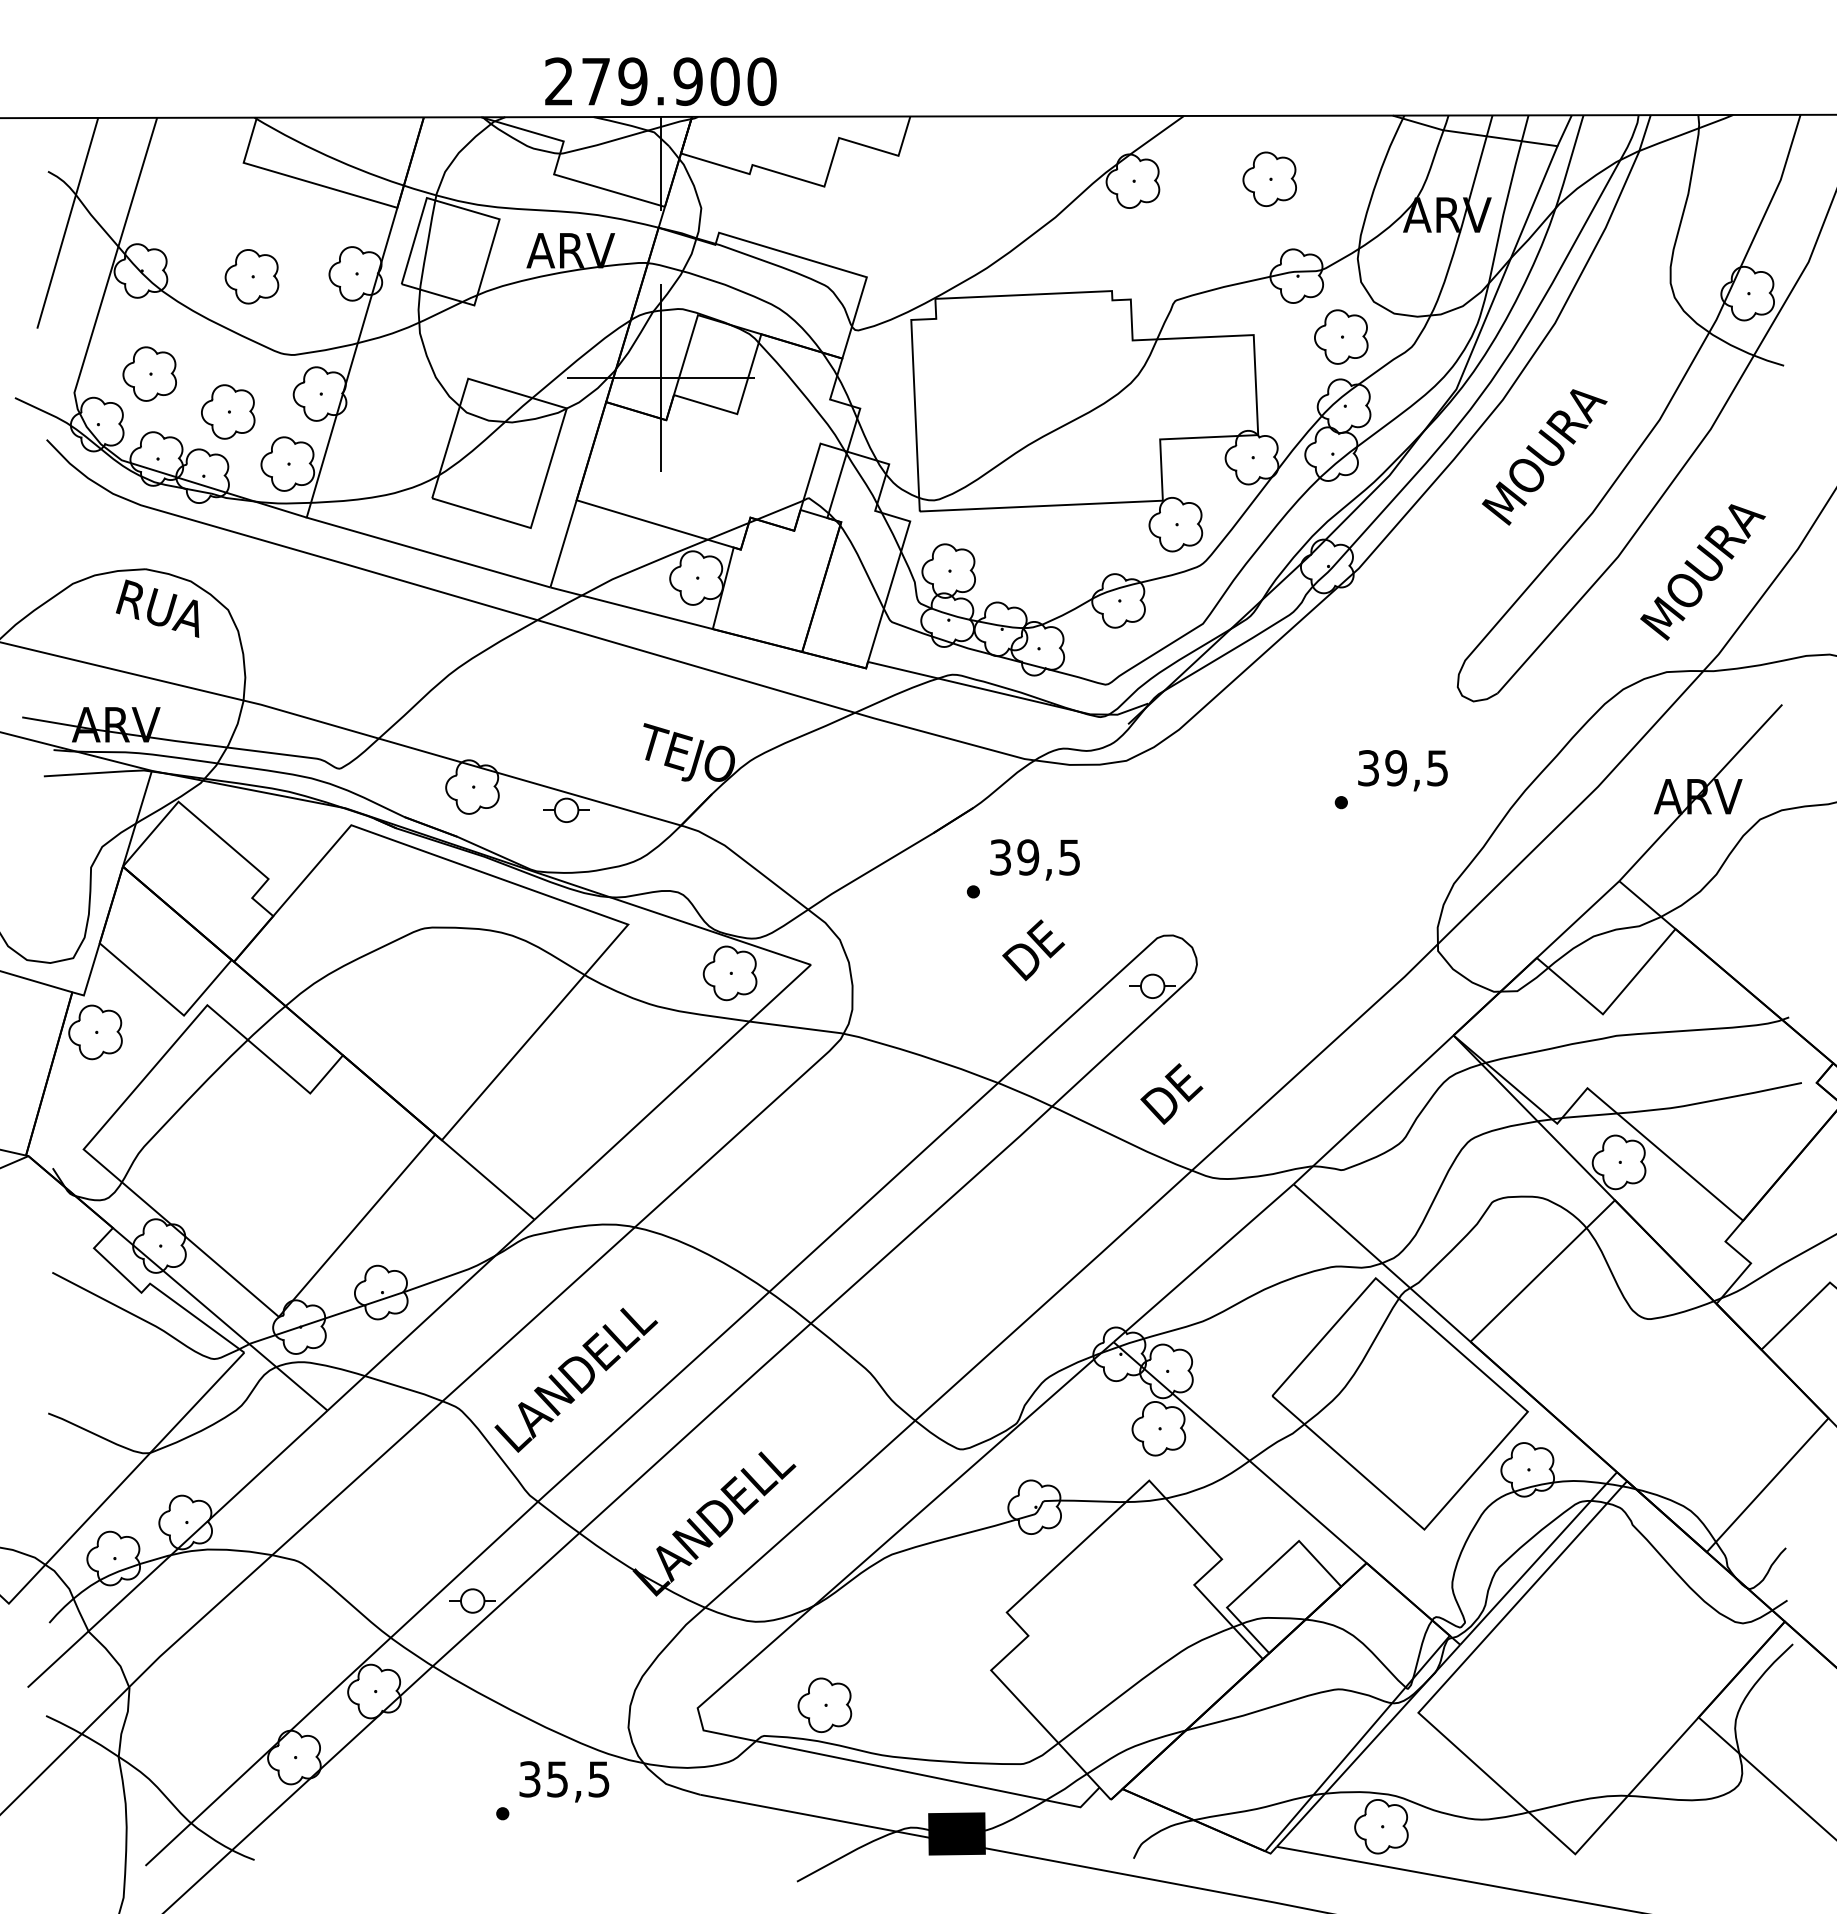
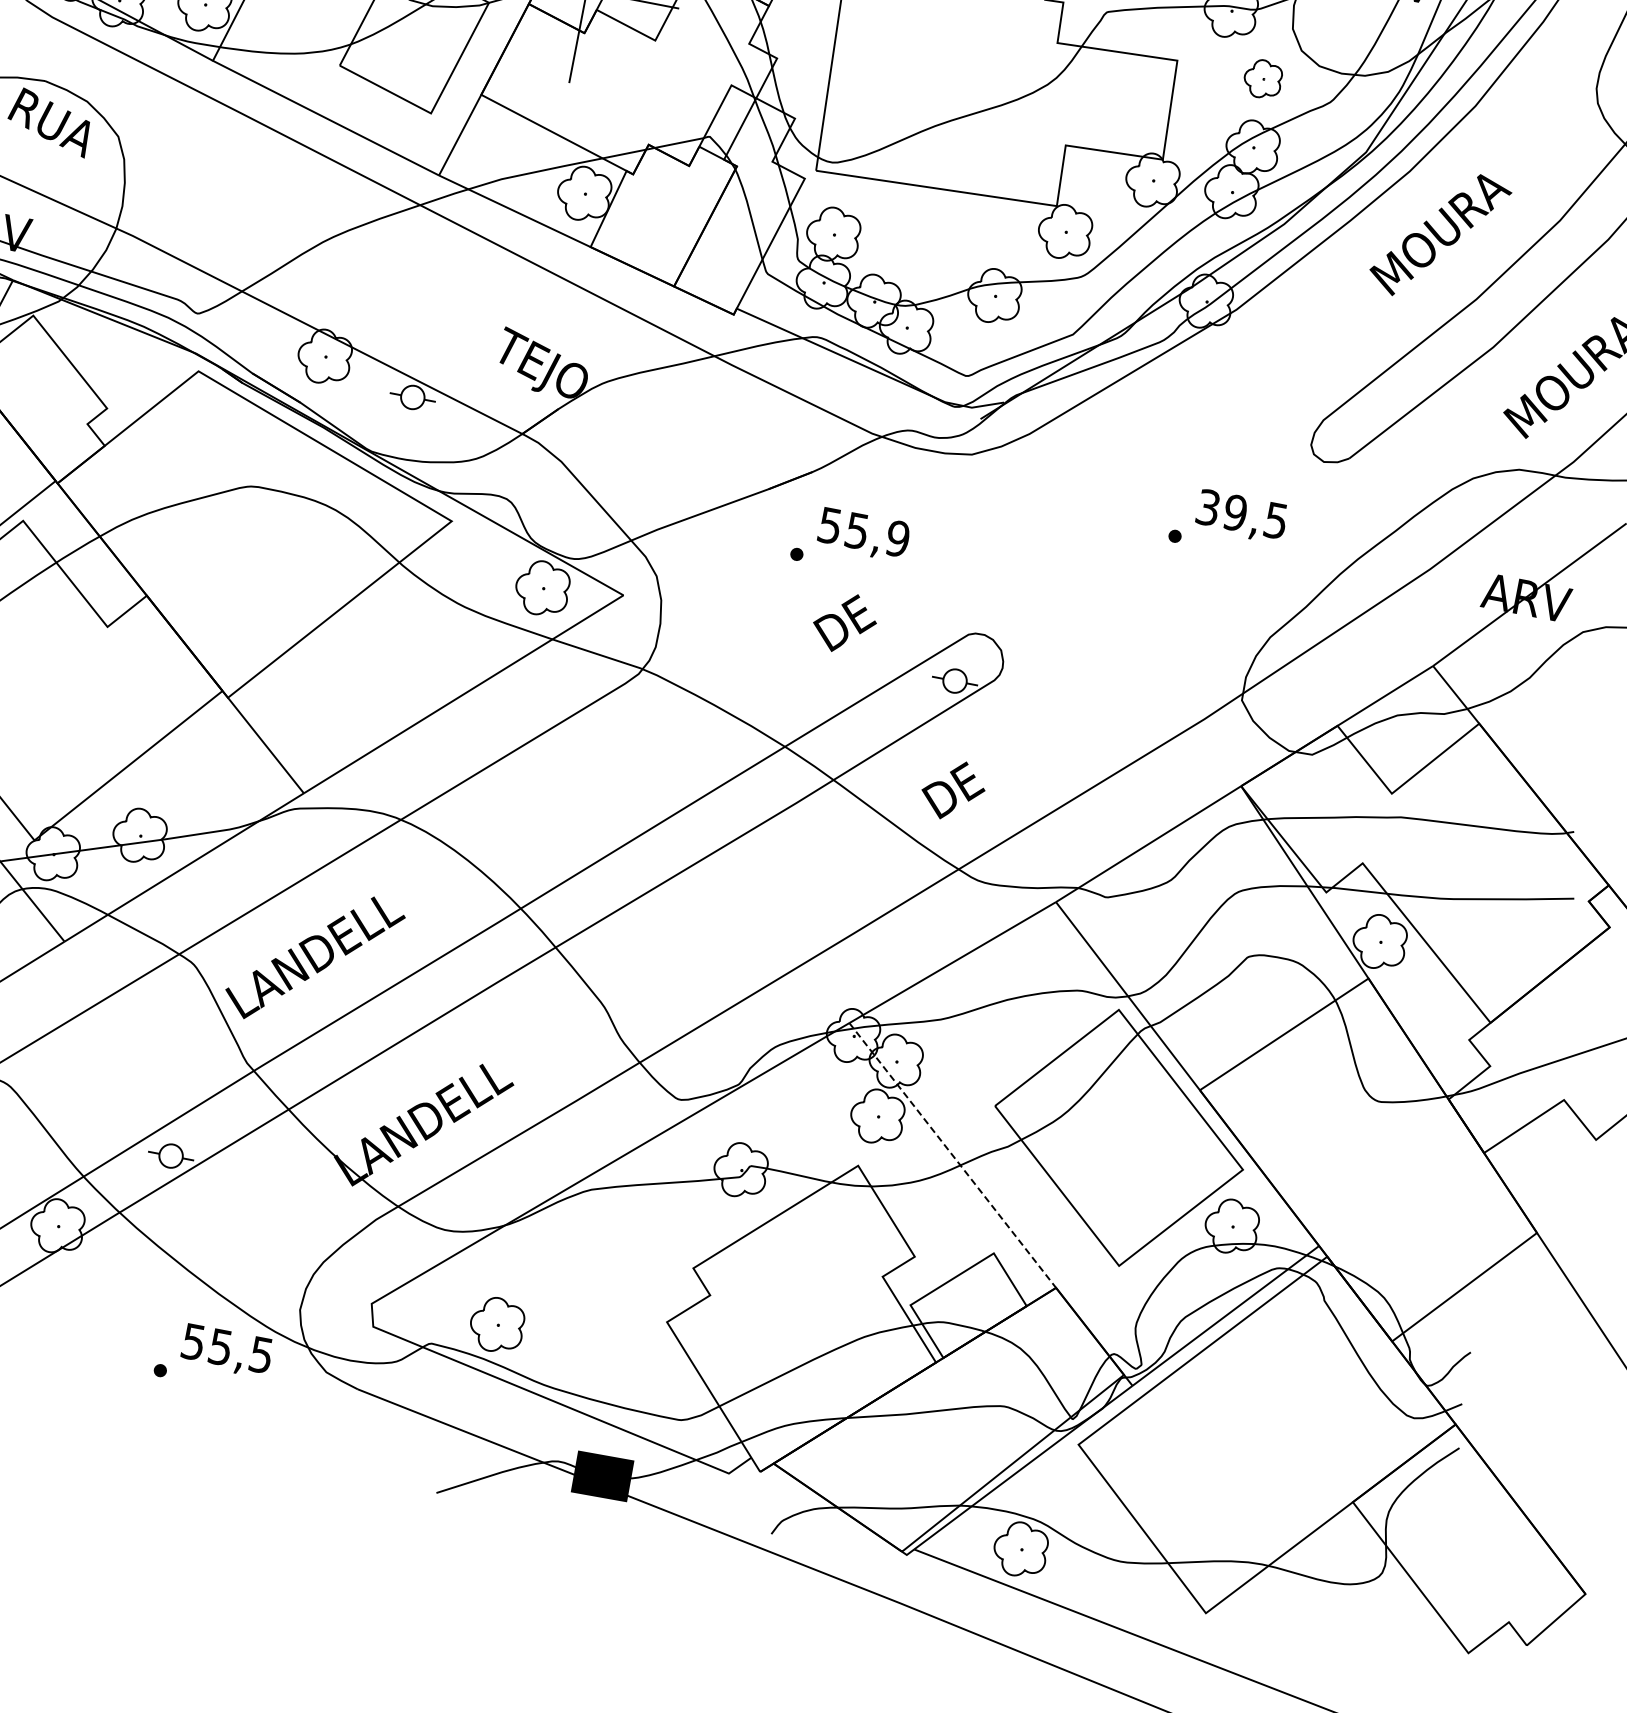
part: (1341, 336) -> (1263, 78), size x0.7
text: (1035, 857) -> (864, 532), 39,5 -> 55,9
line: (1240, 1452) -> (953, 1155), solid -> dashed
text: (530, 1778) -> (194, 1341), 35,5 -> 55,5

